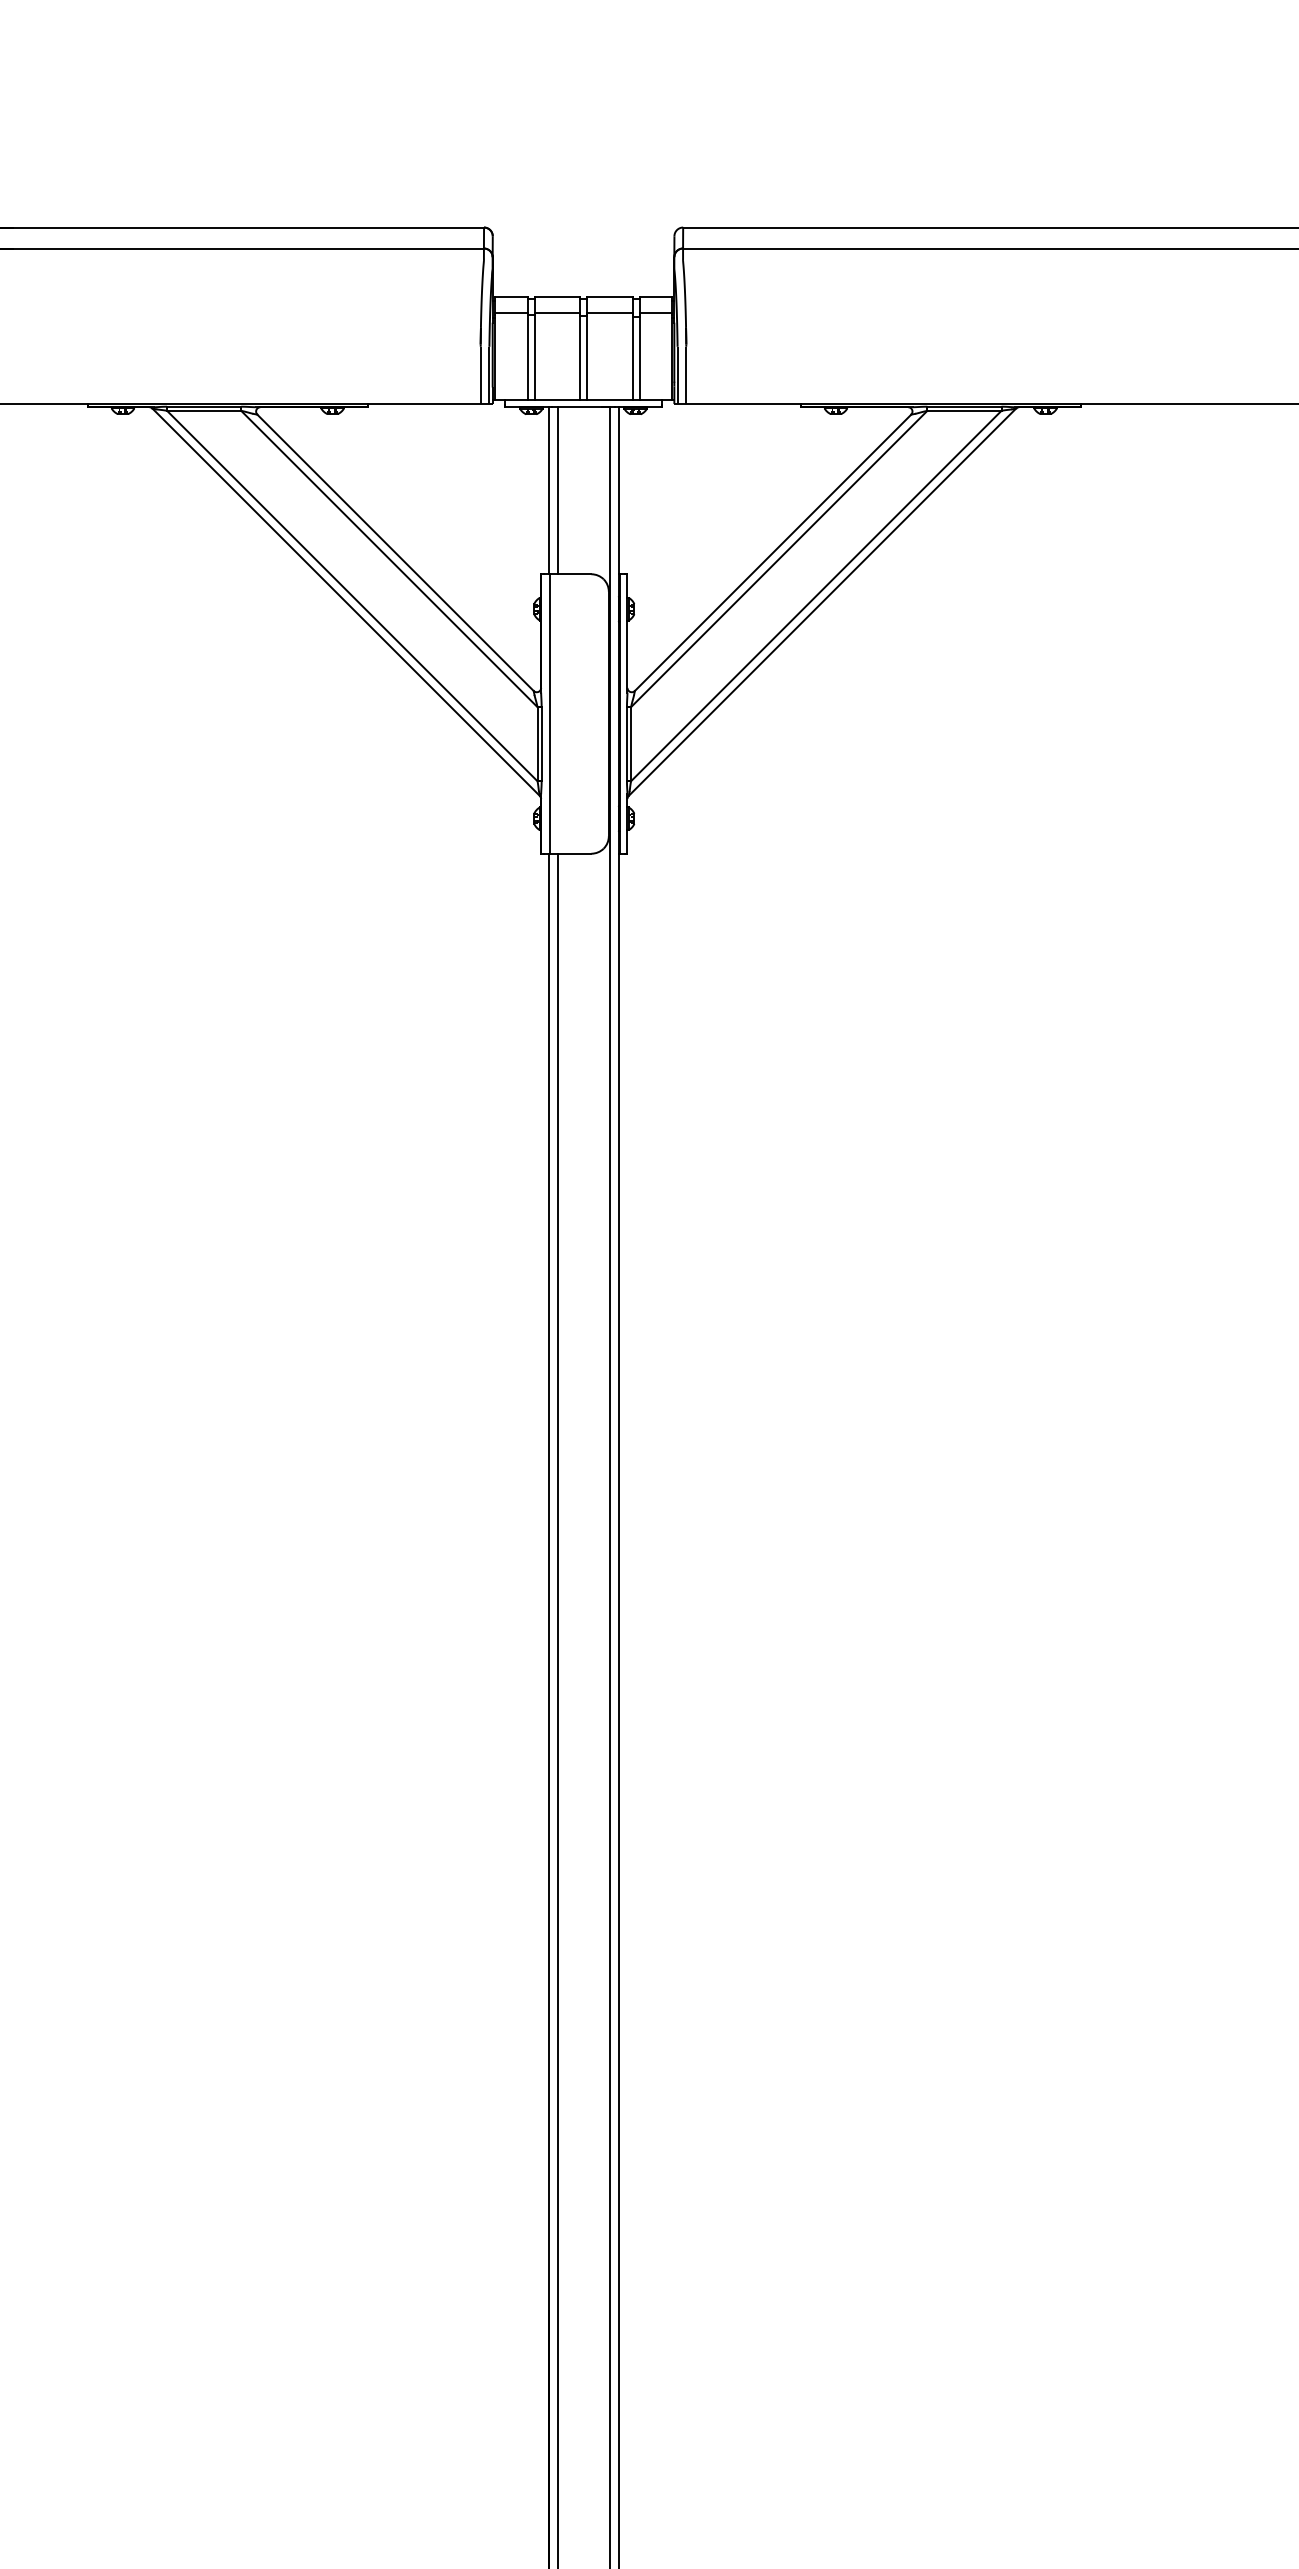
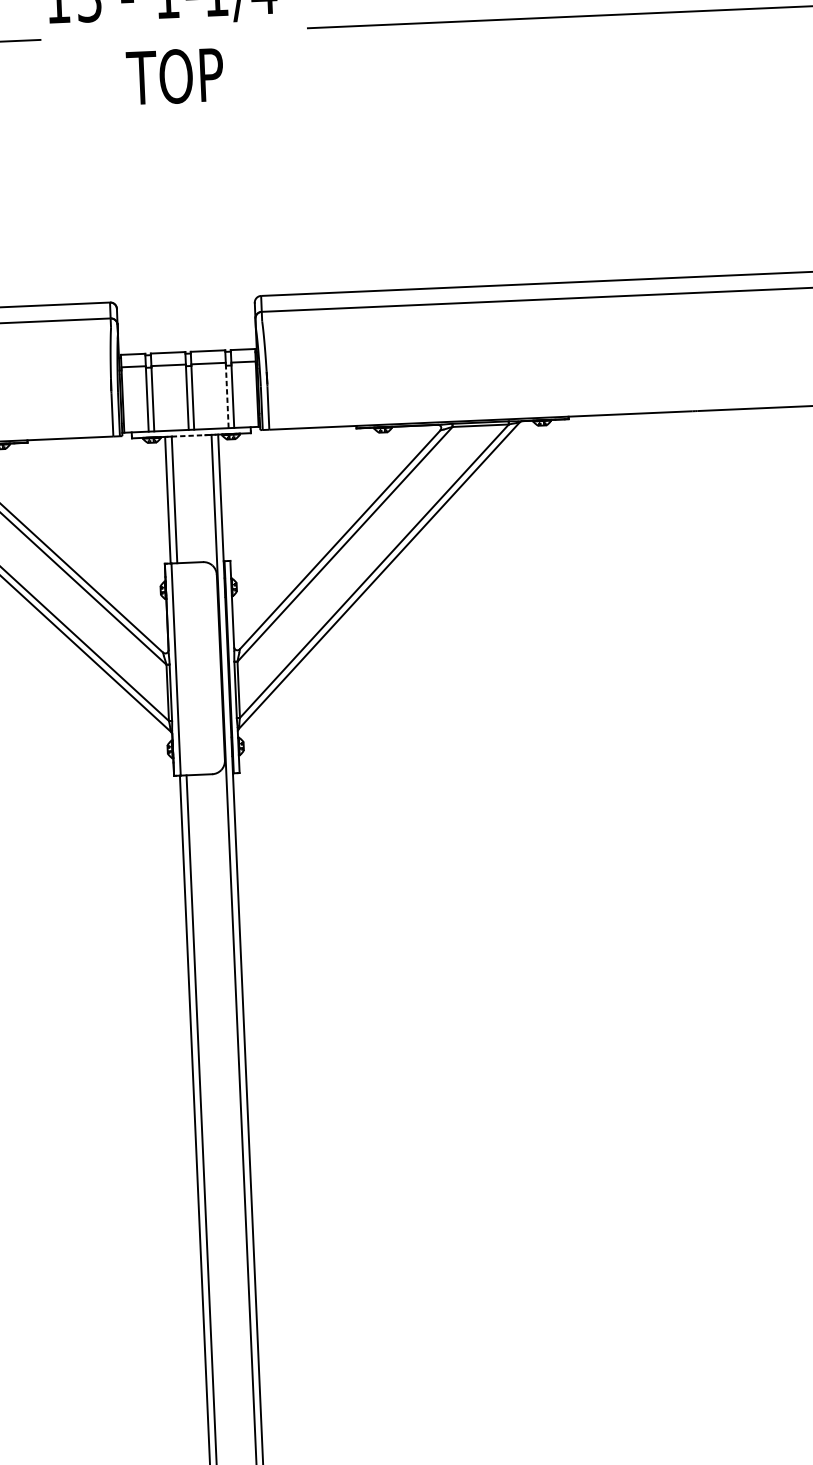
line: (632, 357) -> (227, 396), solid -> dashed
line: (584, 407) -> (192, 435), solid -> dashed

